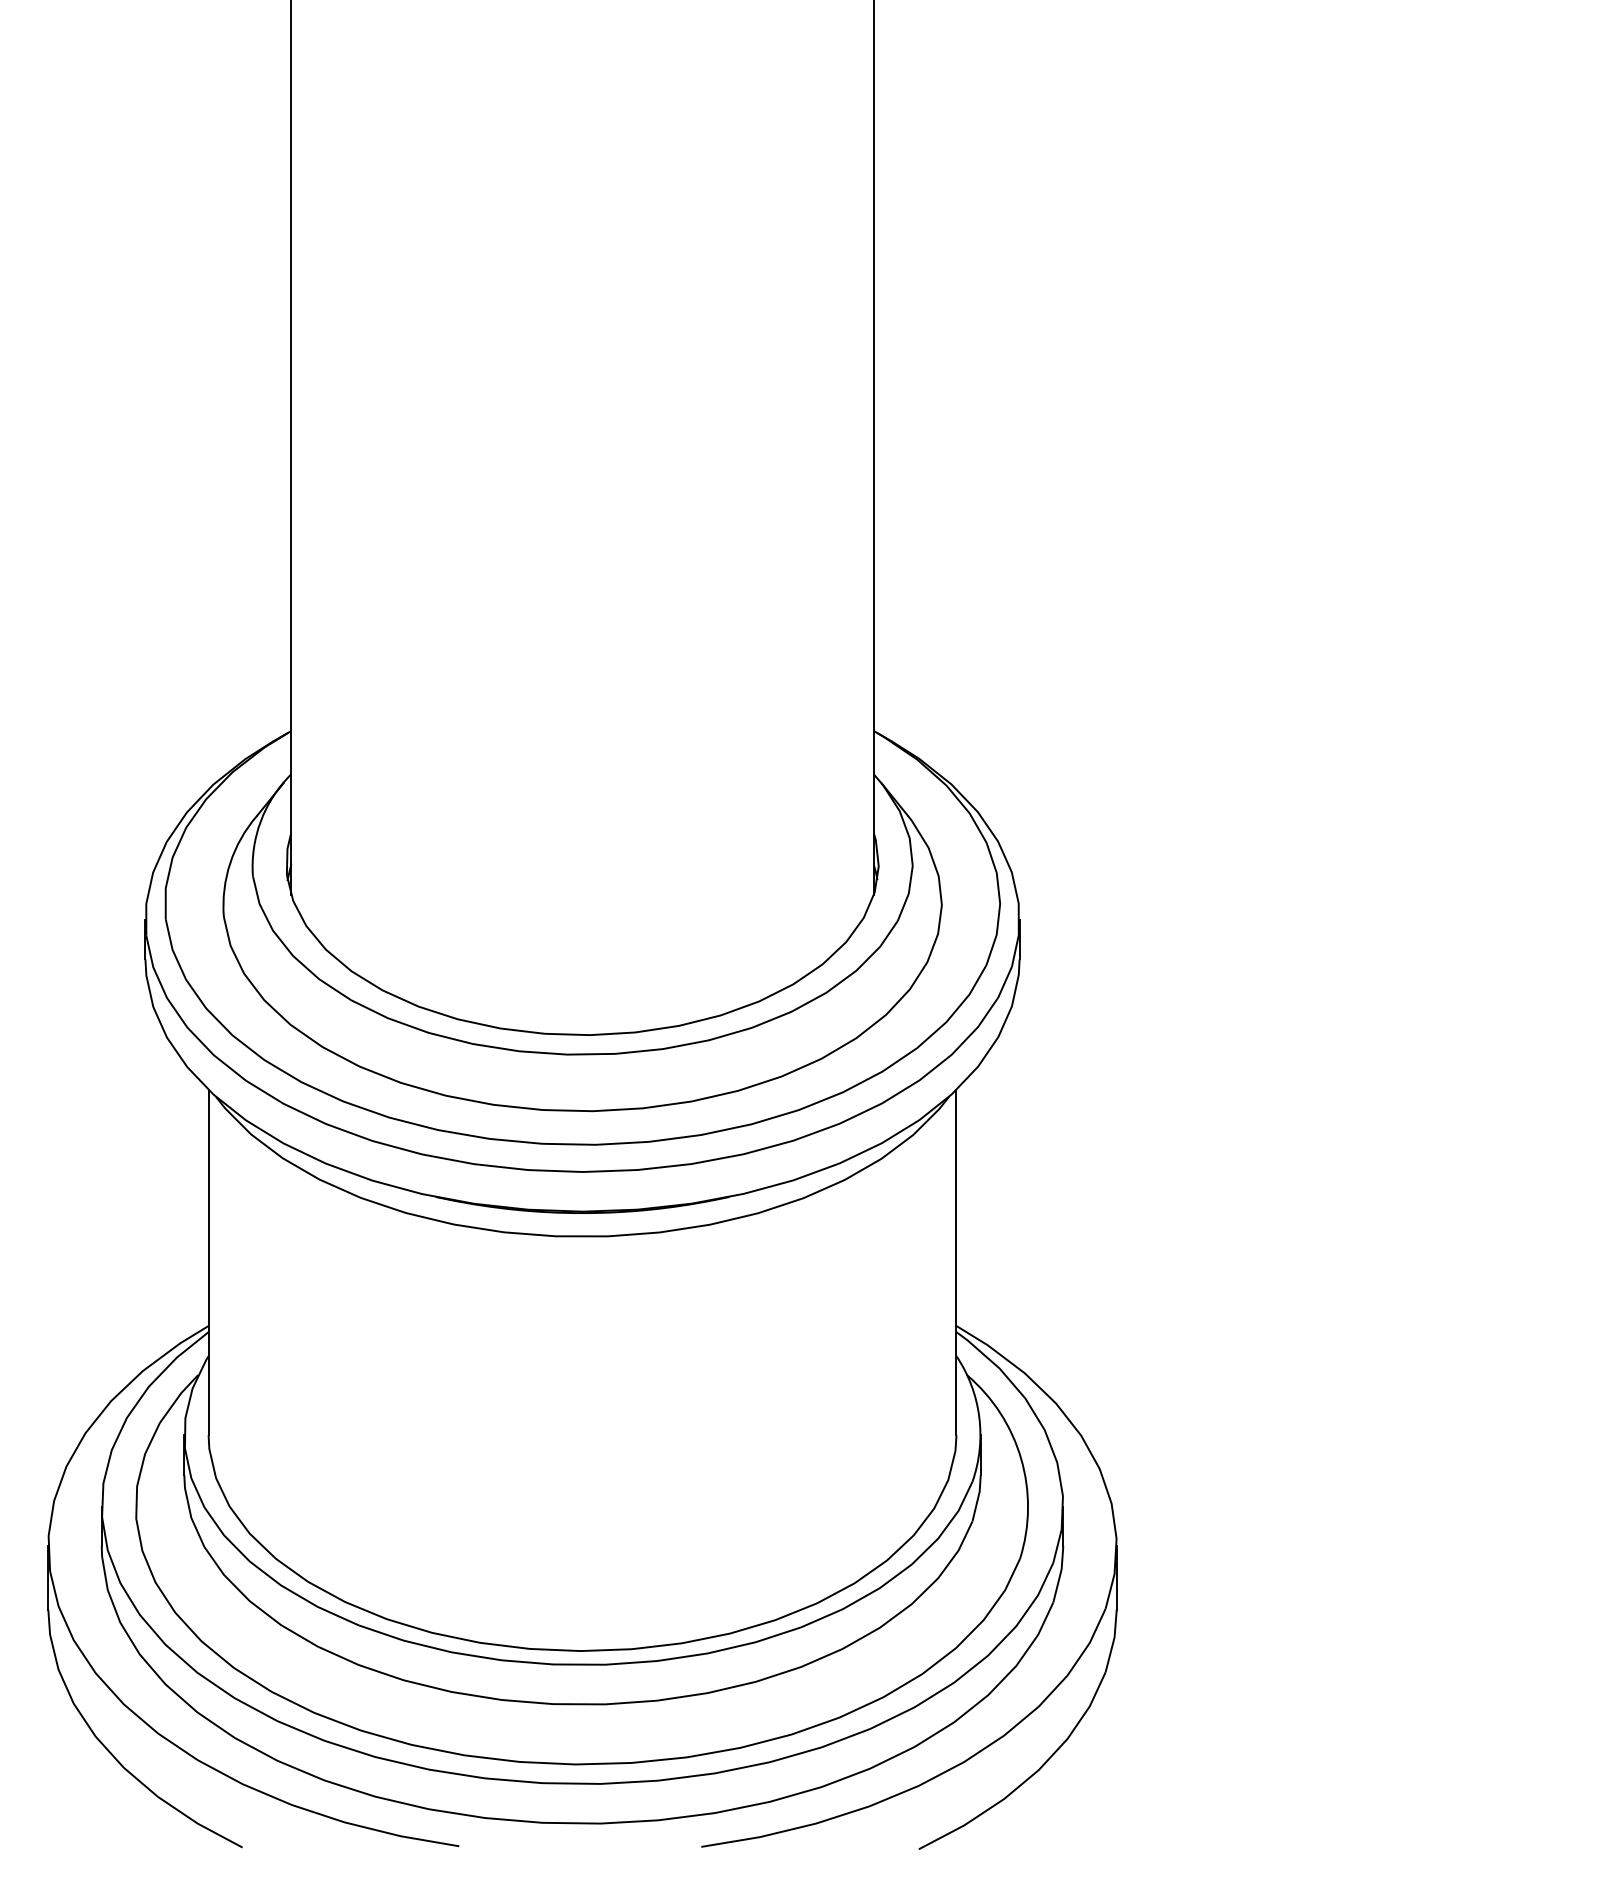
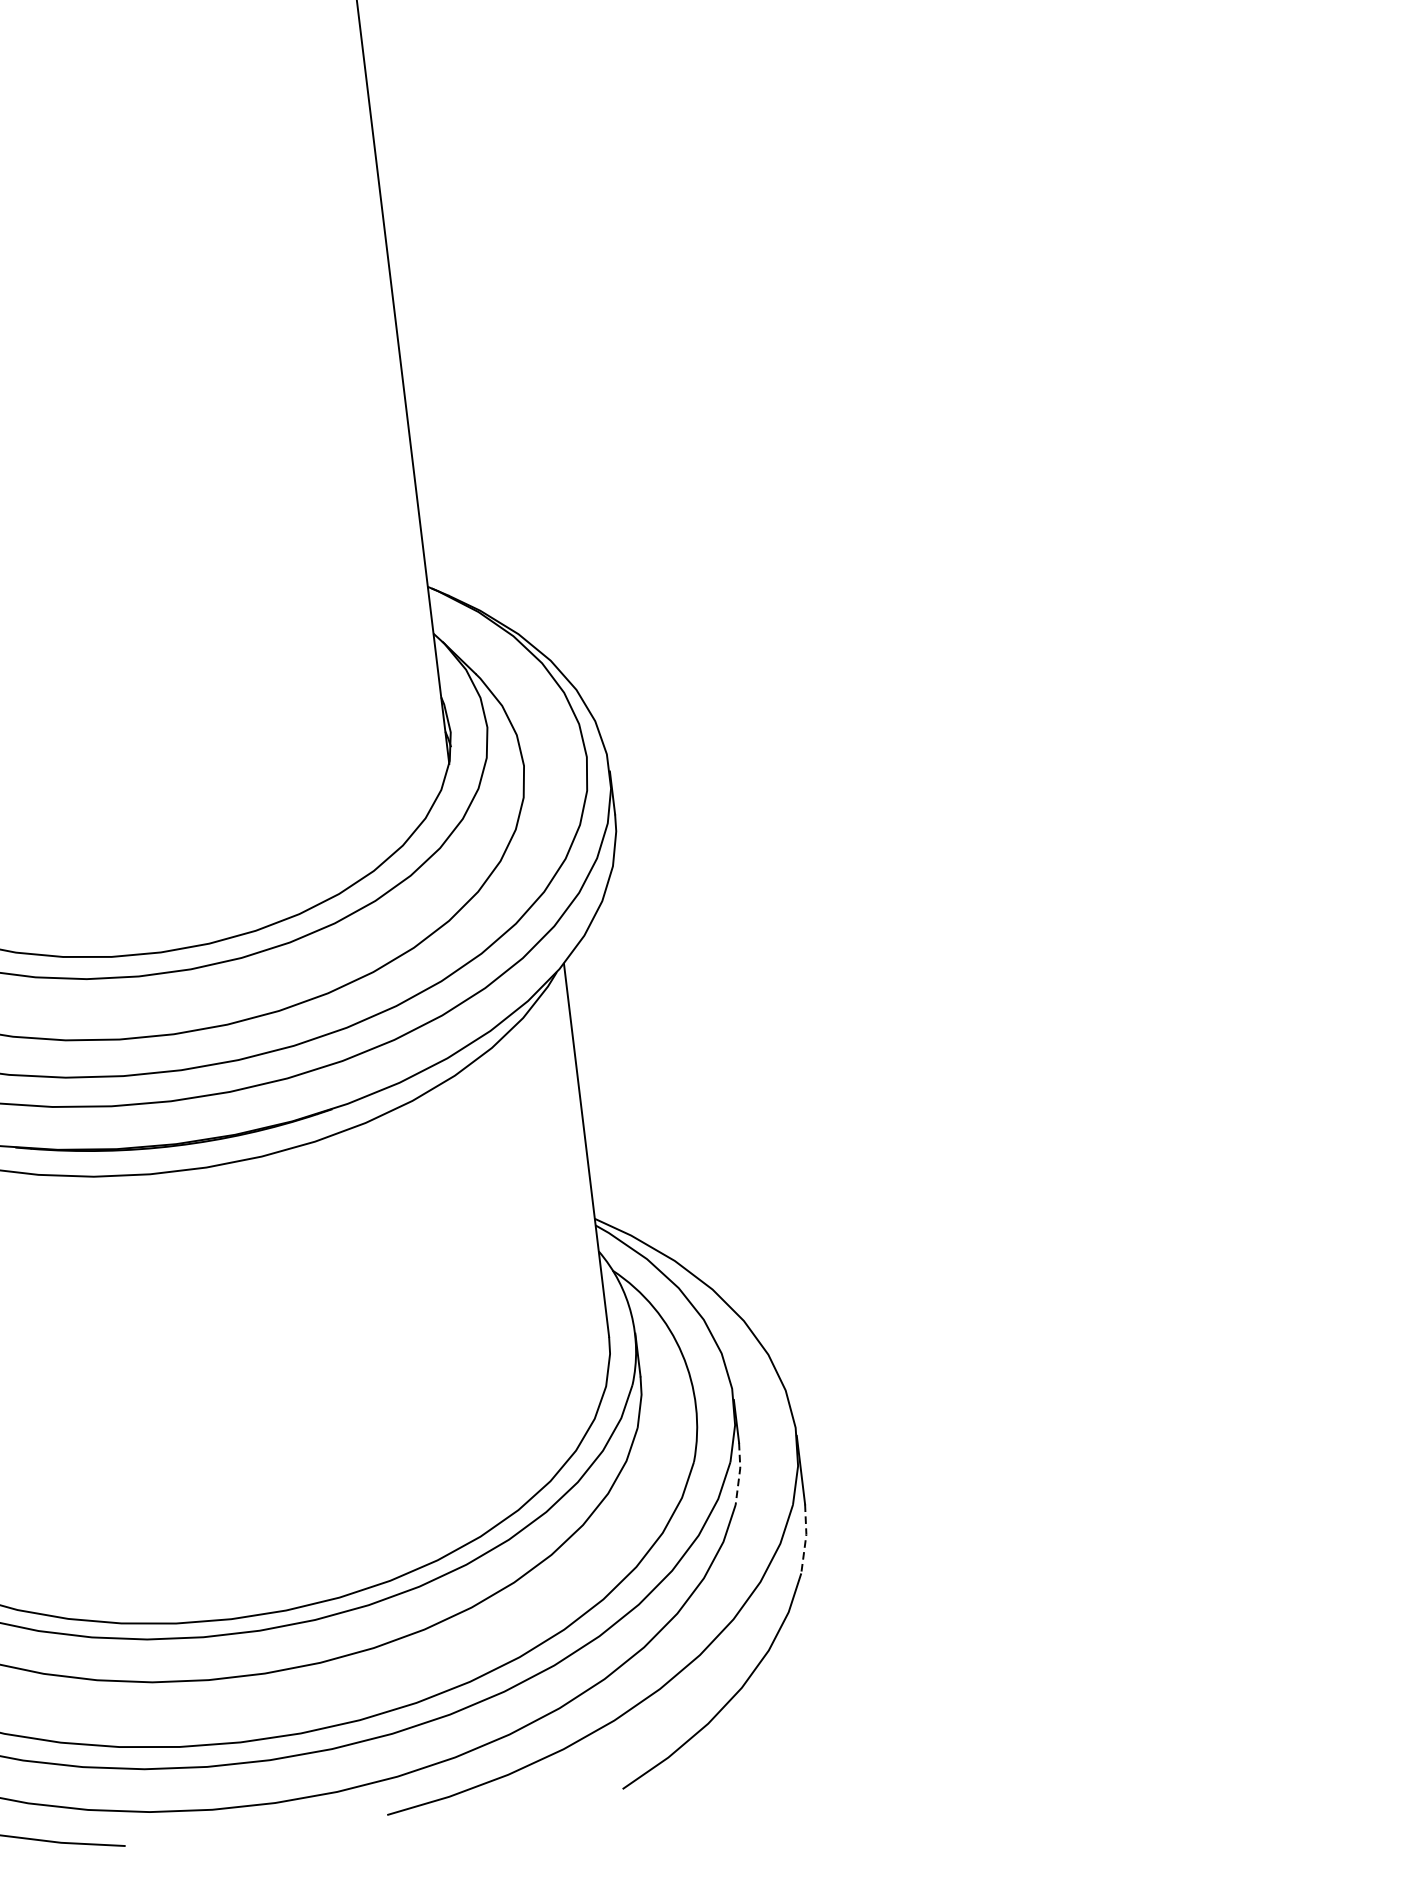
line: (1060, 1574) -> (739, 1473), solid -> dashed
line: (1113, 1641) -> (805, 1539), solid -> dashed

